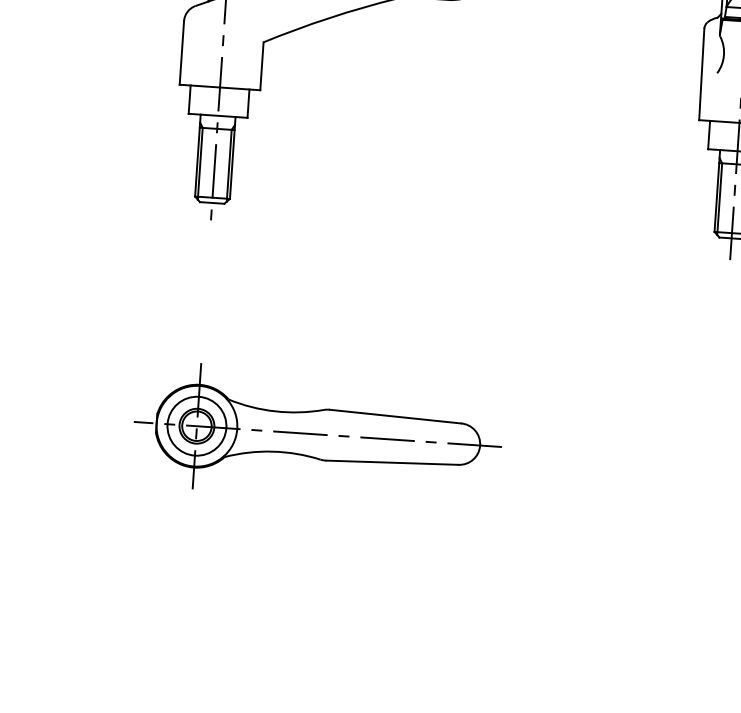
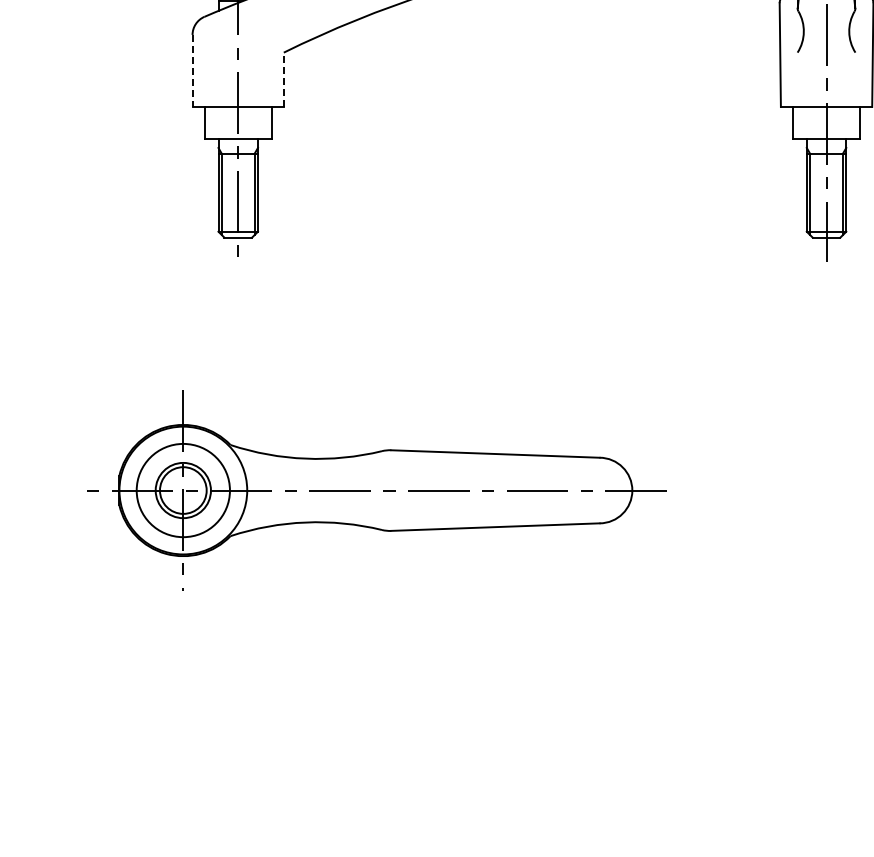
line: (181, 52) -> (192, 70), solid -> dashed
line: (261, 66) -> (283, 79), solid -> dashed
part: (318, 434) -> (375, 490), size x1.4

